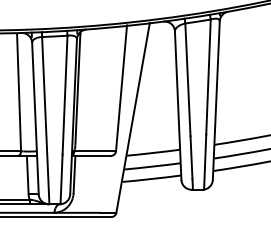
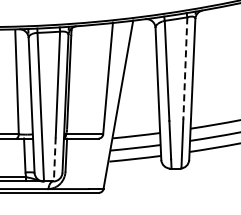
line: (208, 77) -> (185, 68), solid -> dashed
line: (61, 179) -> (54, 159), solid -> dashed

